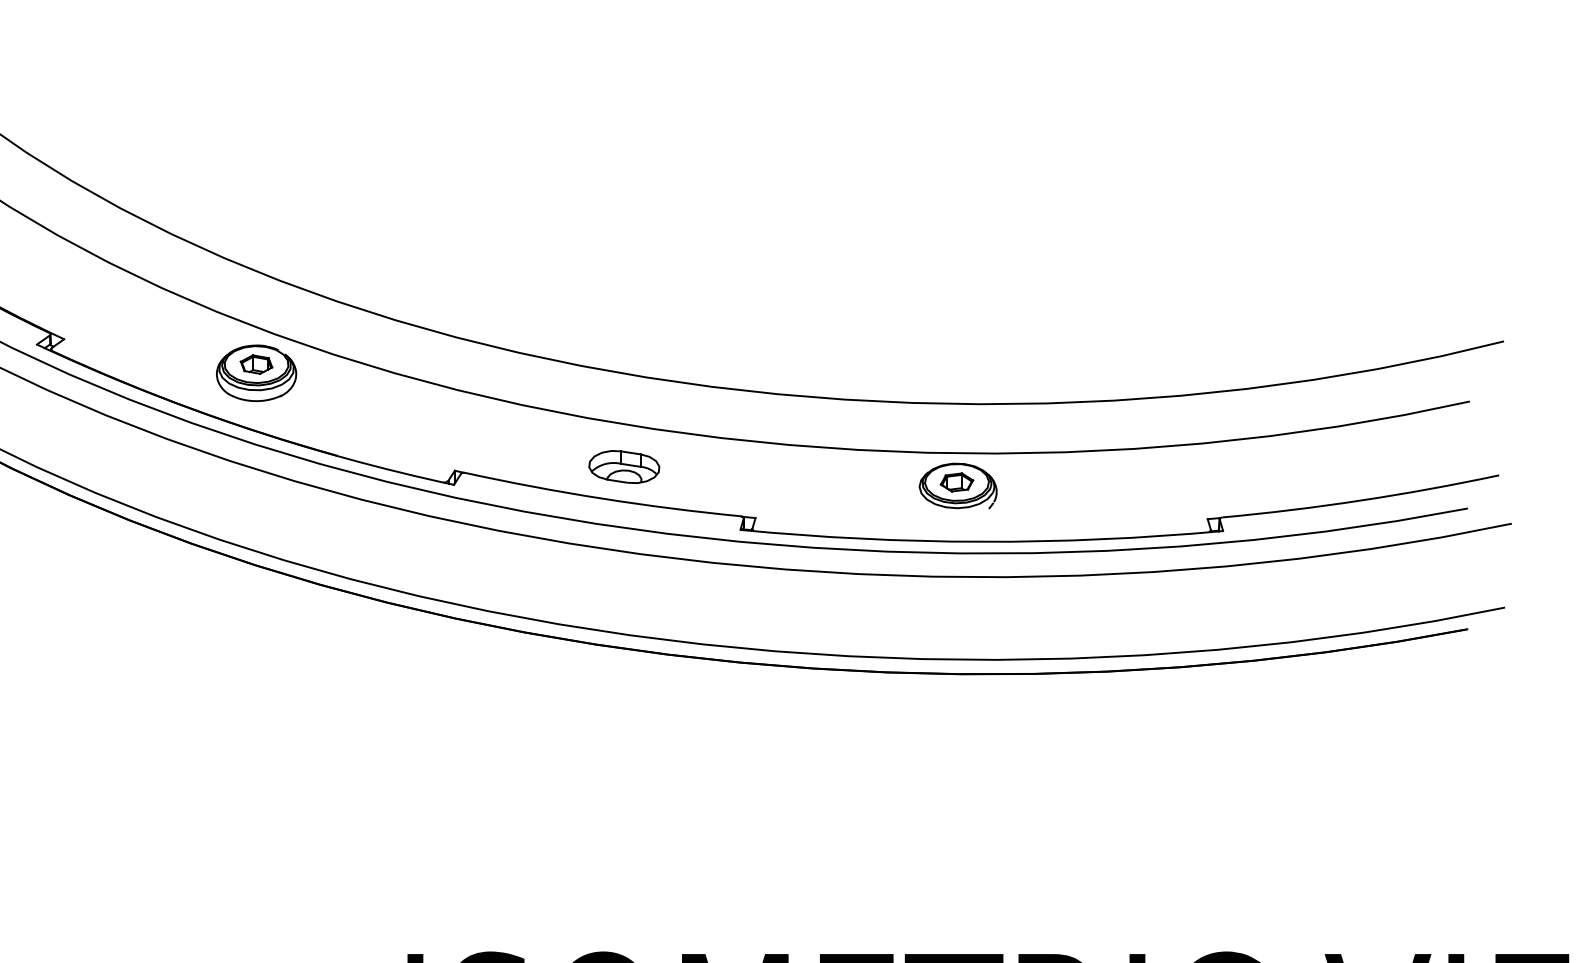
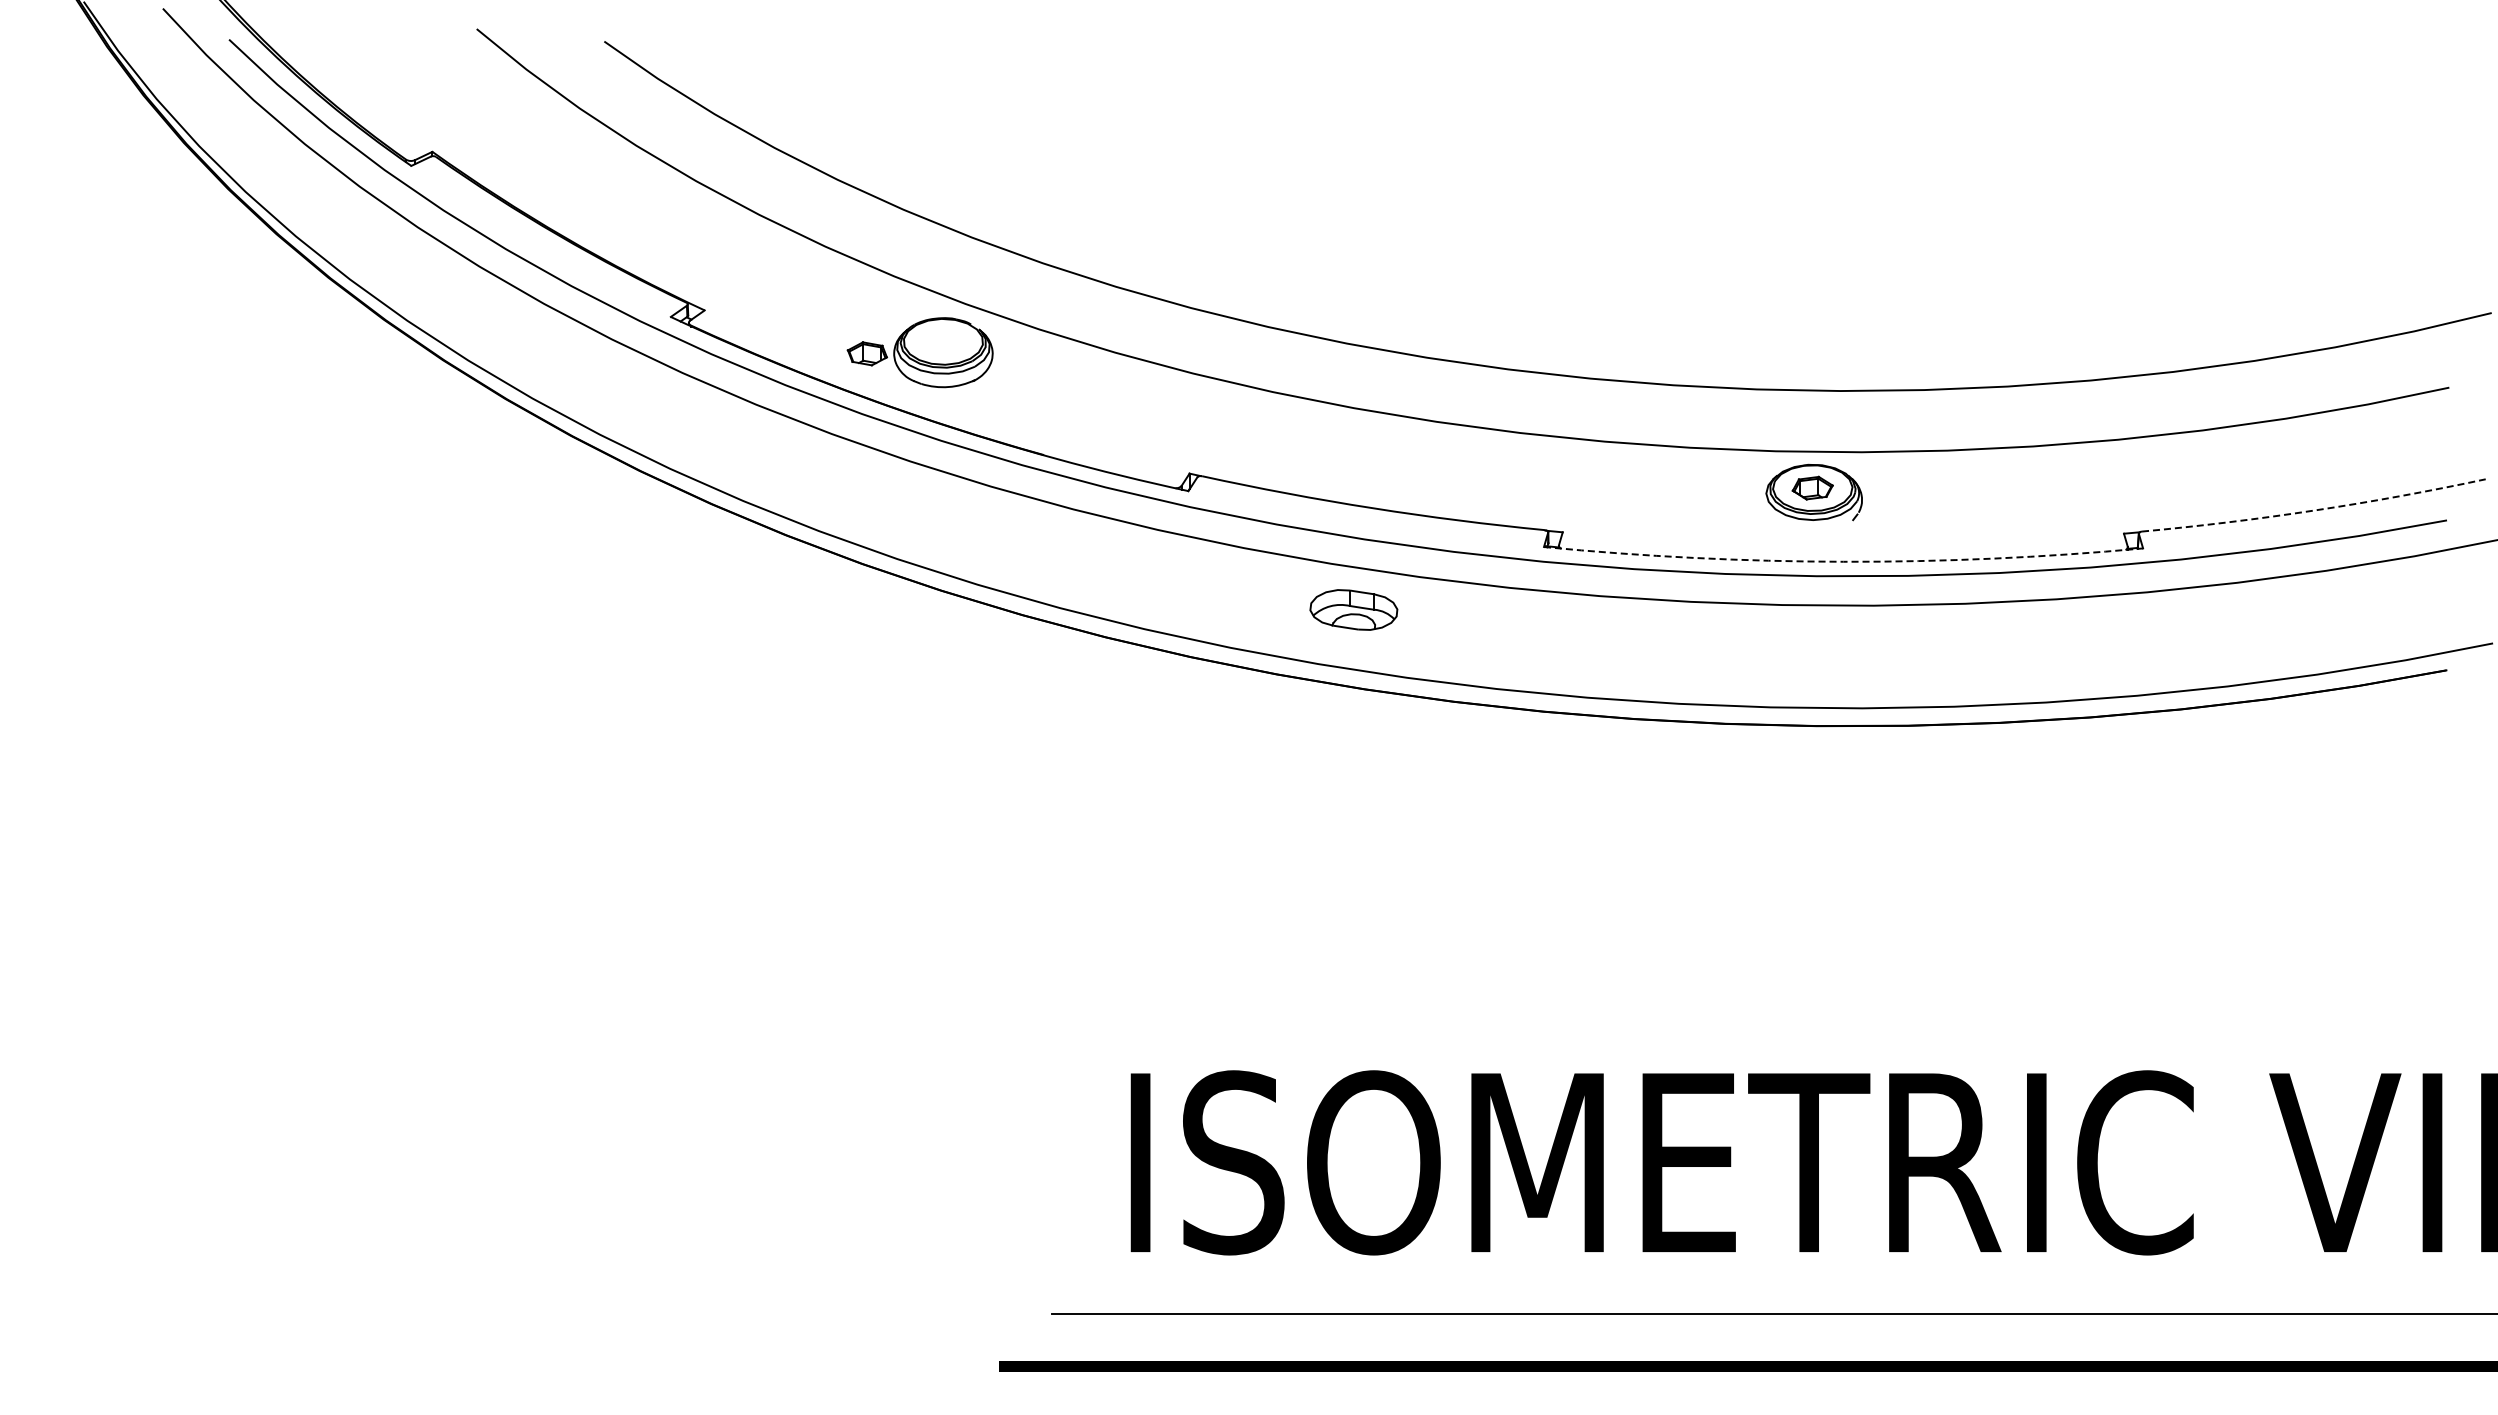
part: (255, 364) -> (866, 353), moved
part: (624, 466) -> (1353, 609), moved
arc: (1361, 500) -> (2314, 510), solid -> dashed
arc: (981, 541) -> (1843, 561), solid -> dashed

